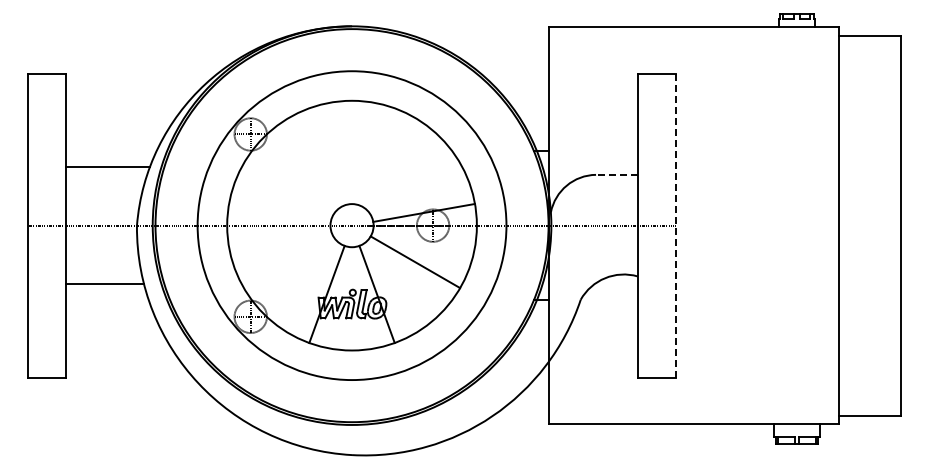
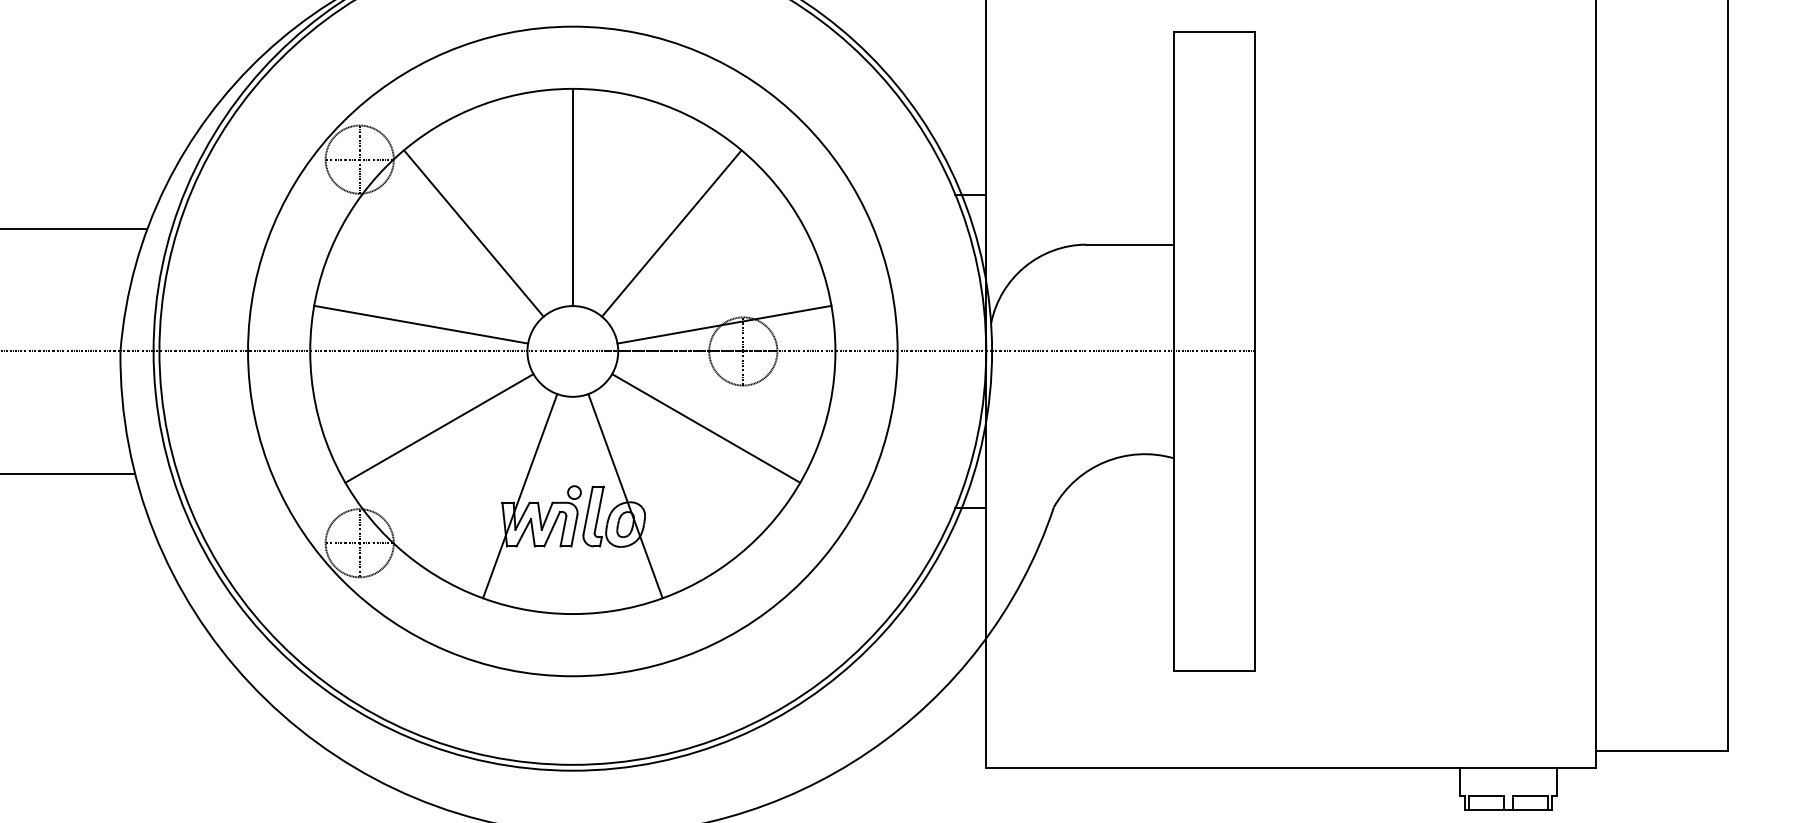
line: (352, 152) -> (573, 197), added
line: (304, 169) -> (472, 233), added
line: (398, 169) -> (670, 233), added
line: (616, 174) -> (1129, 243), dashed -> solid
line: (279, 212) -> (420, 323), added
line: (676, 225) -> (1255, 351), dashed -> solid
line: (288, 262) -> (439, 428), added

